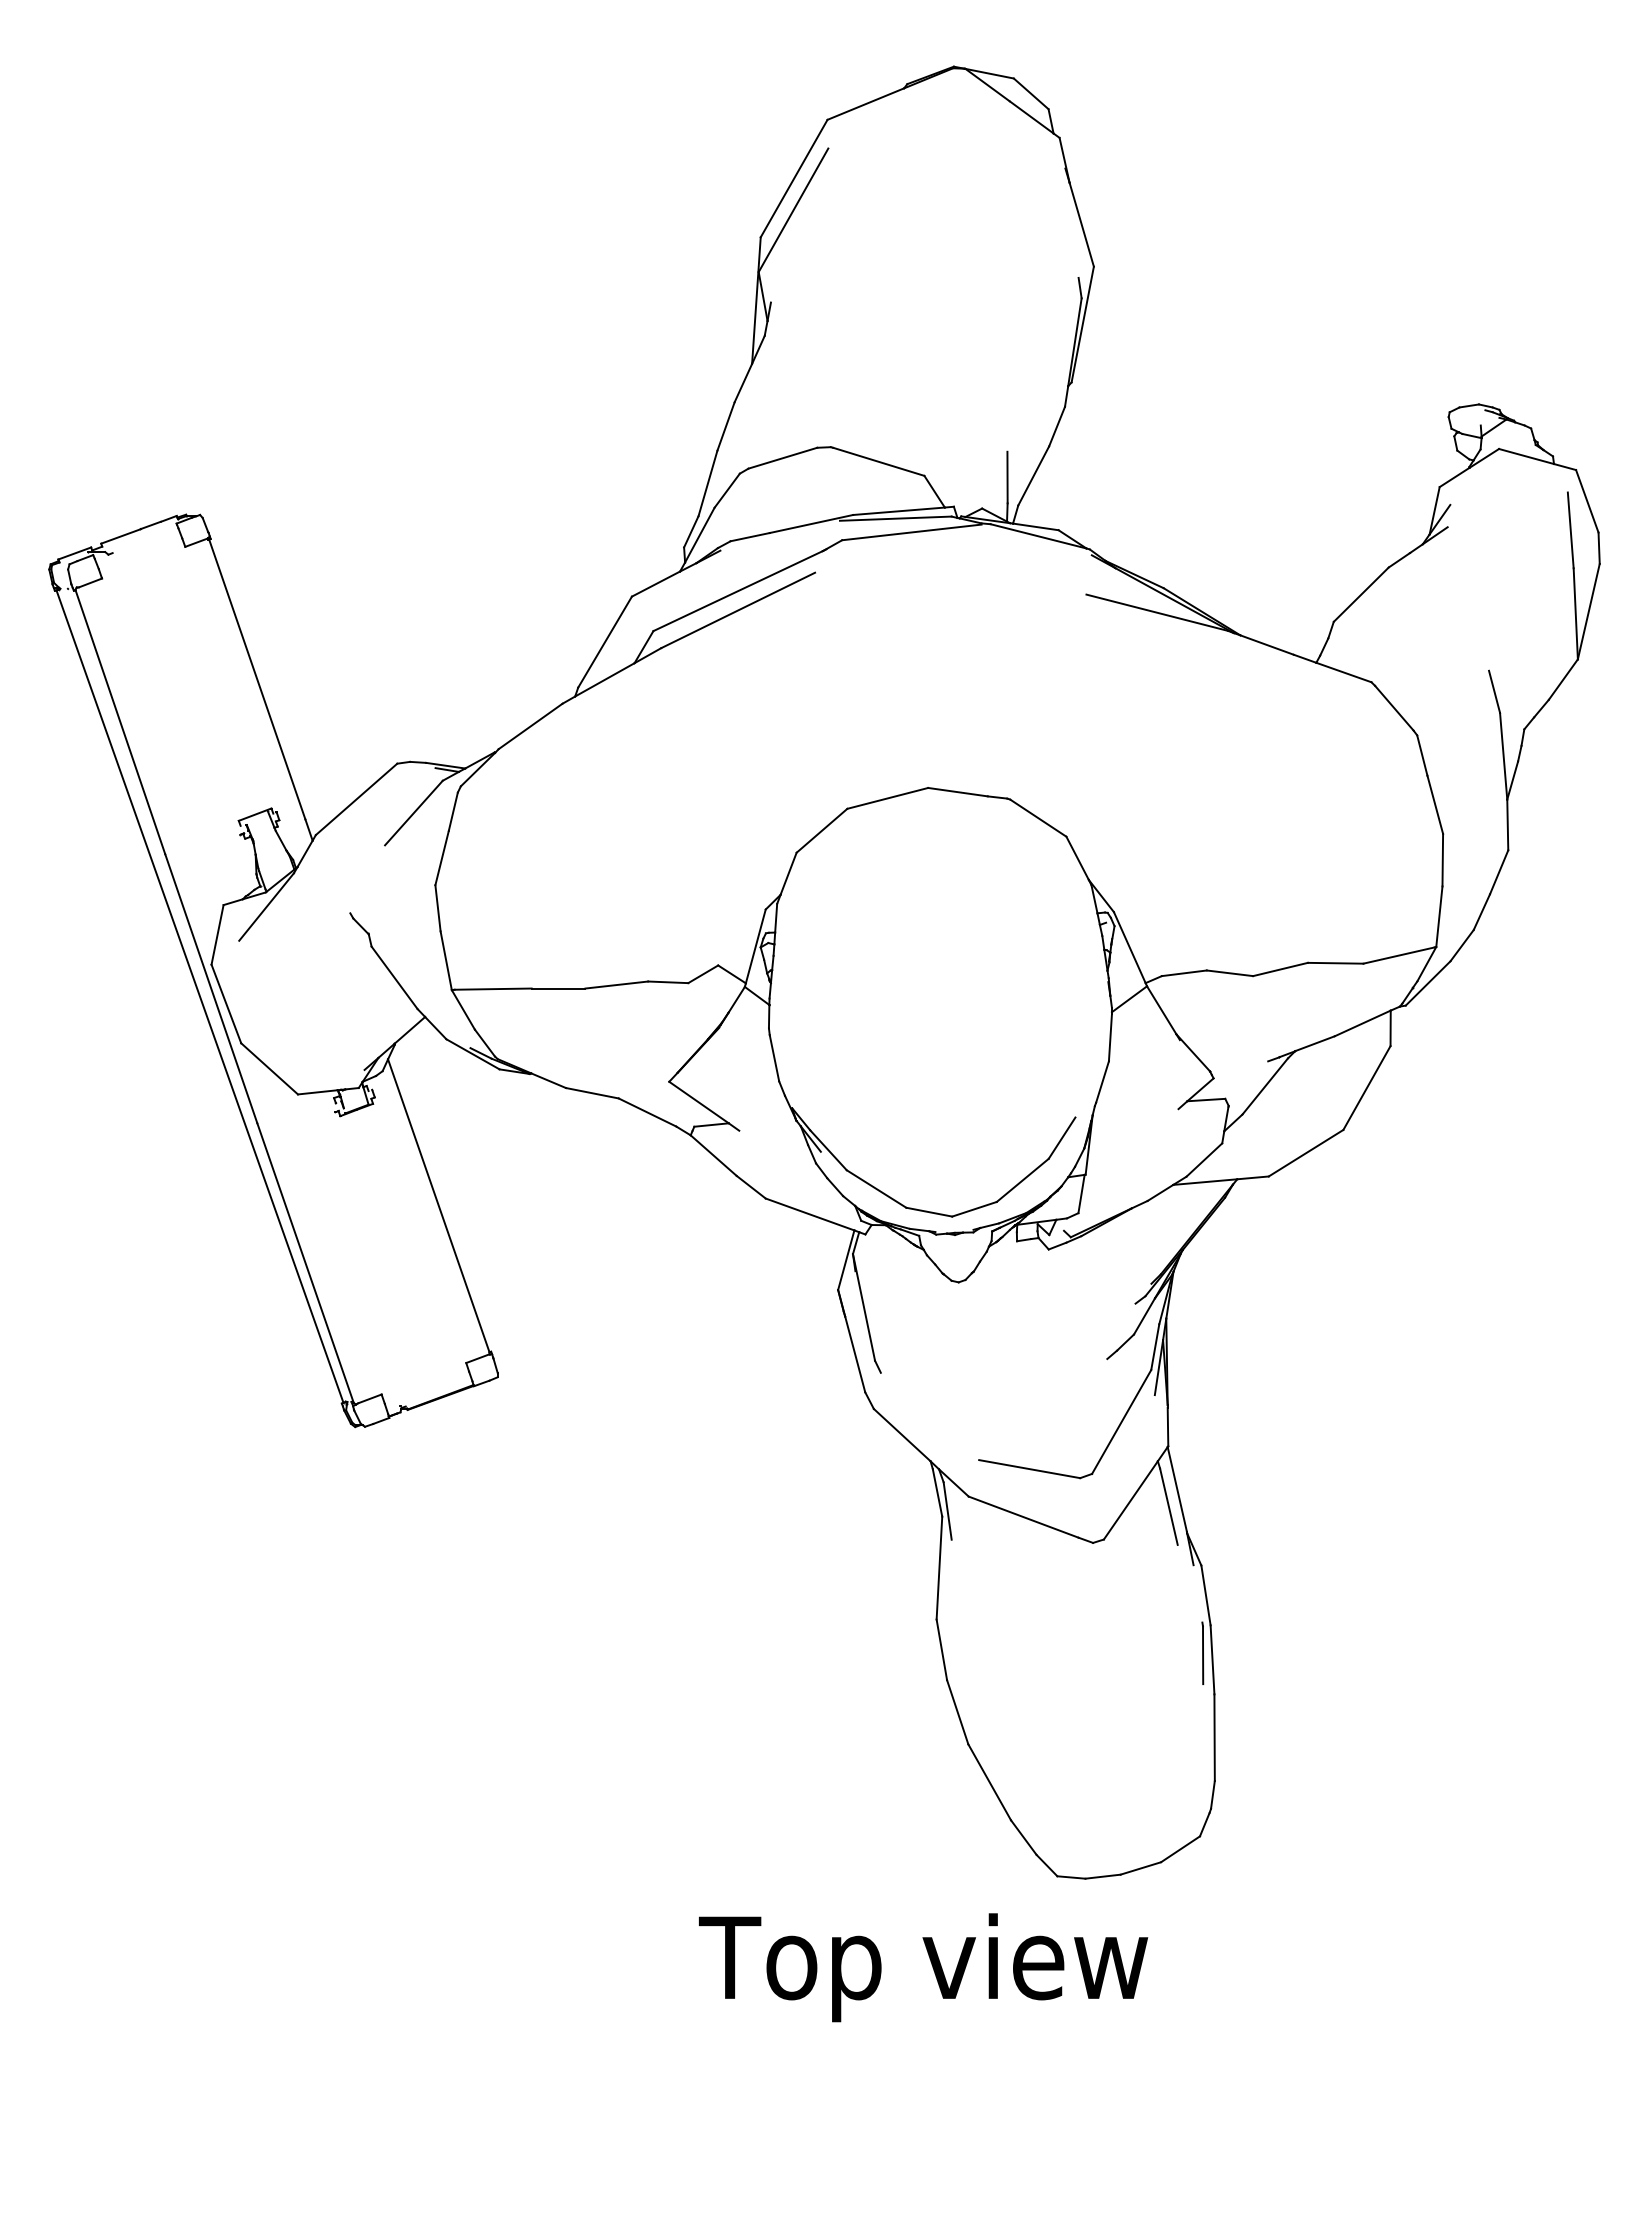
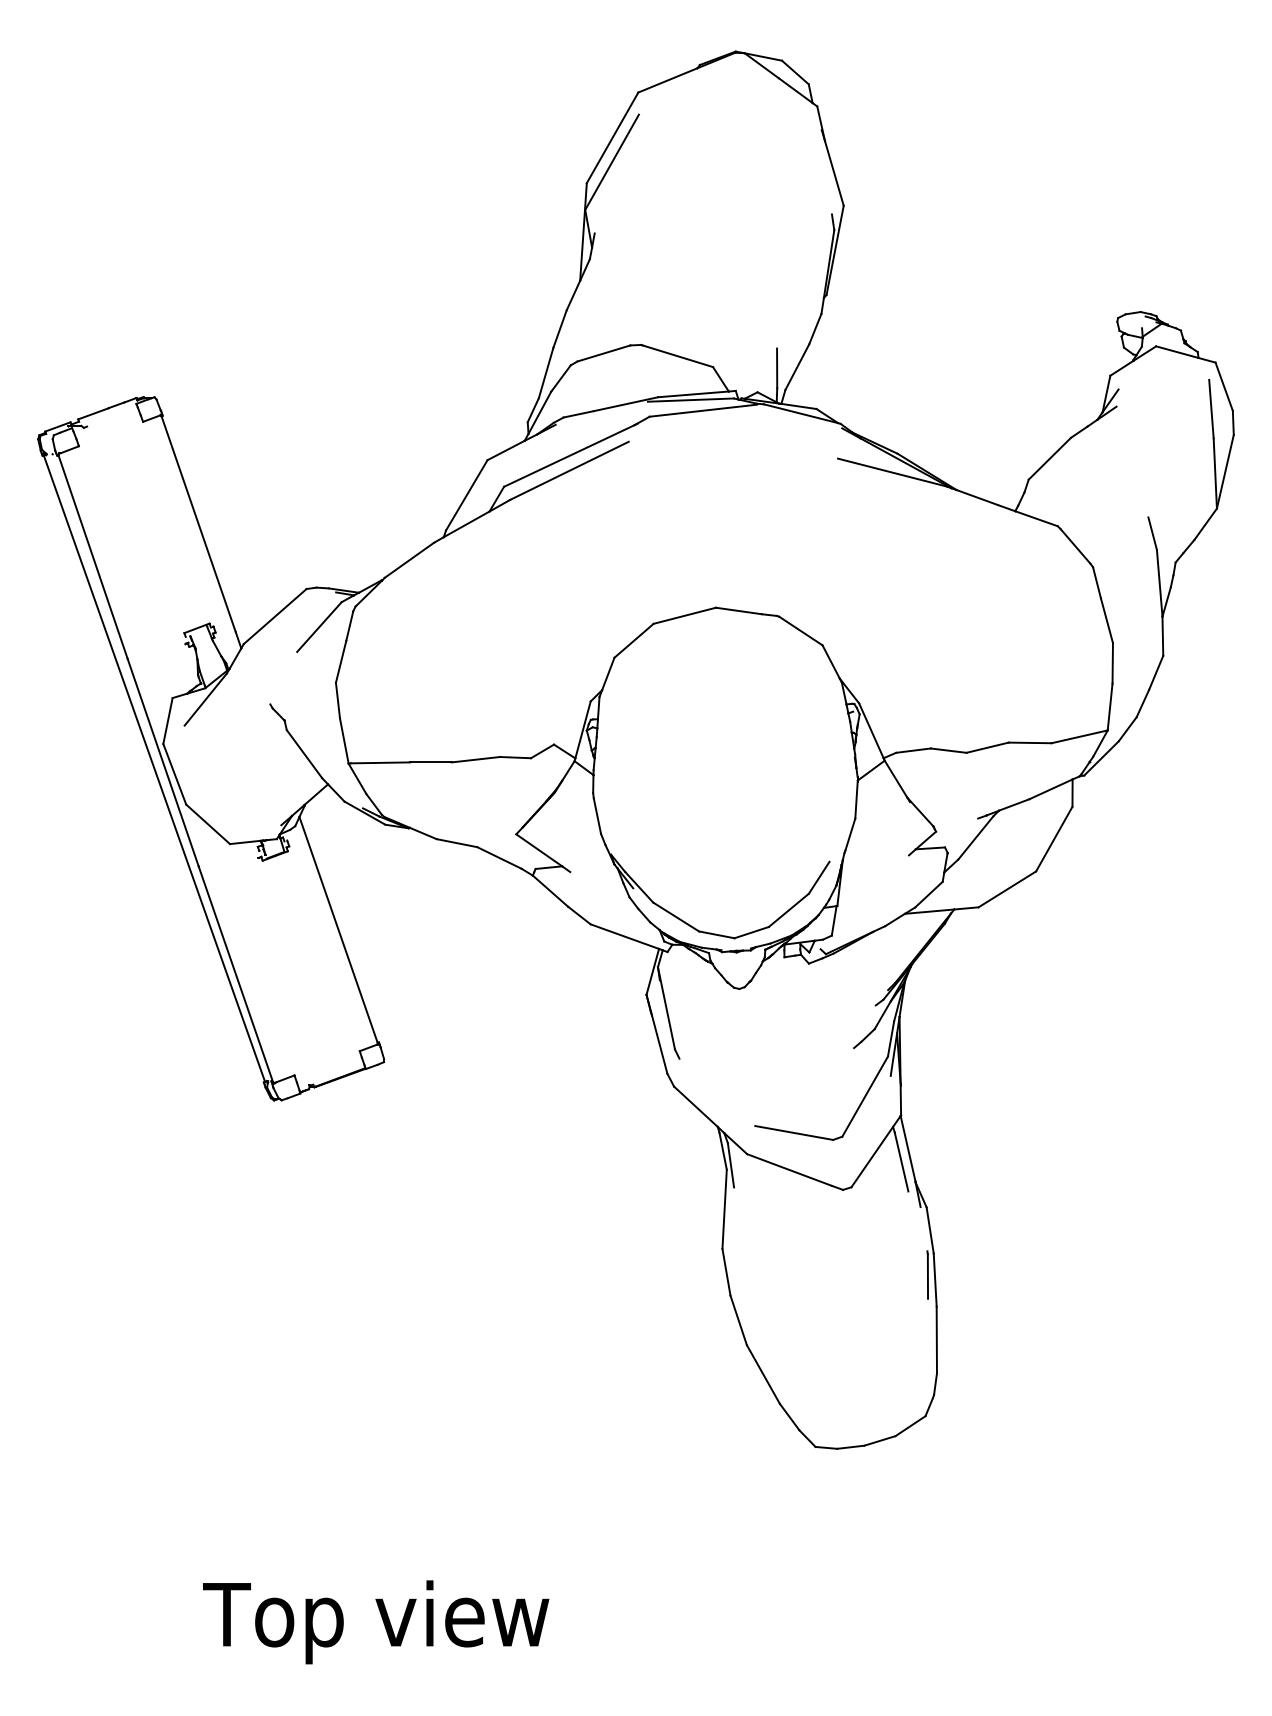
text: (923, 1967) -> (376, 1622), moved

